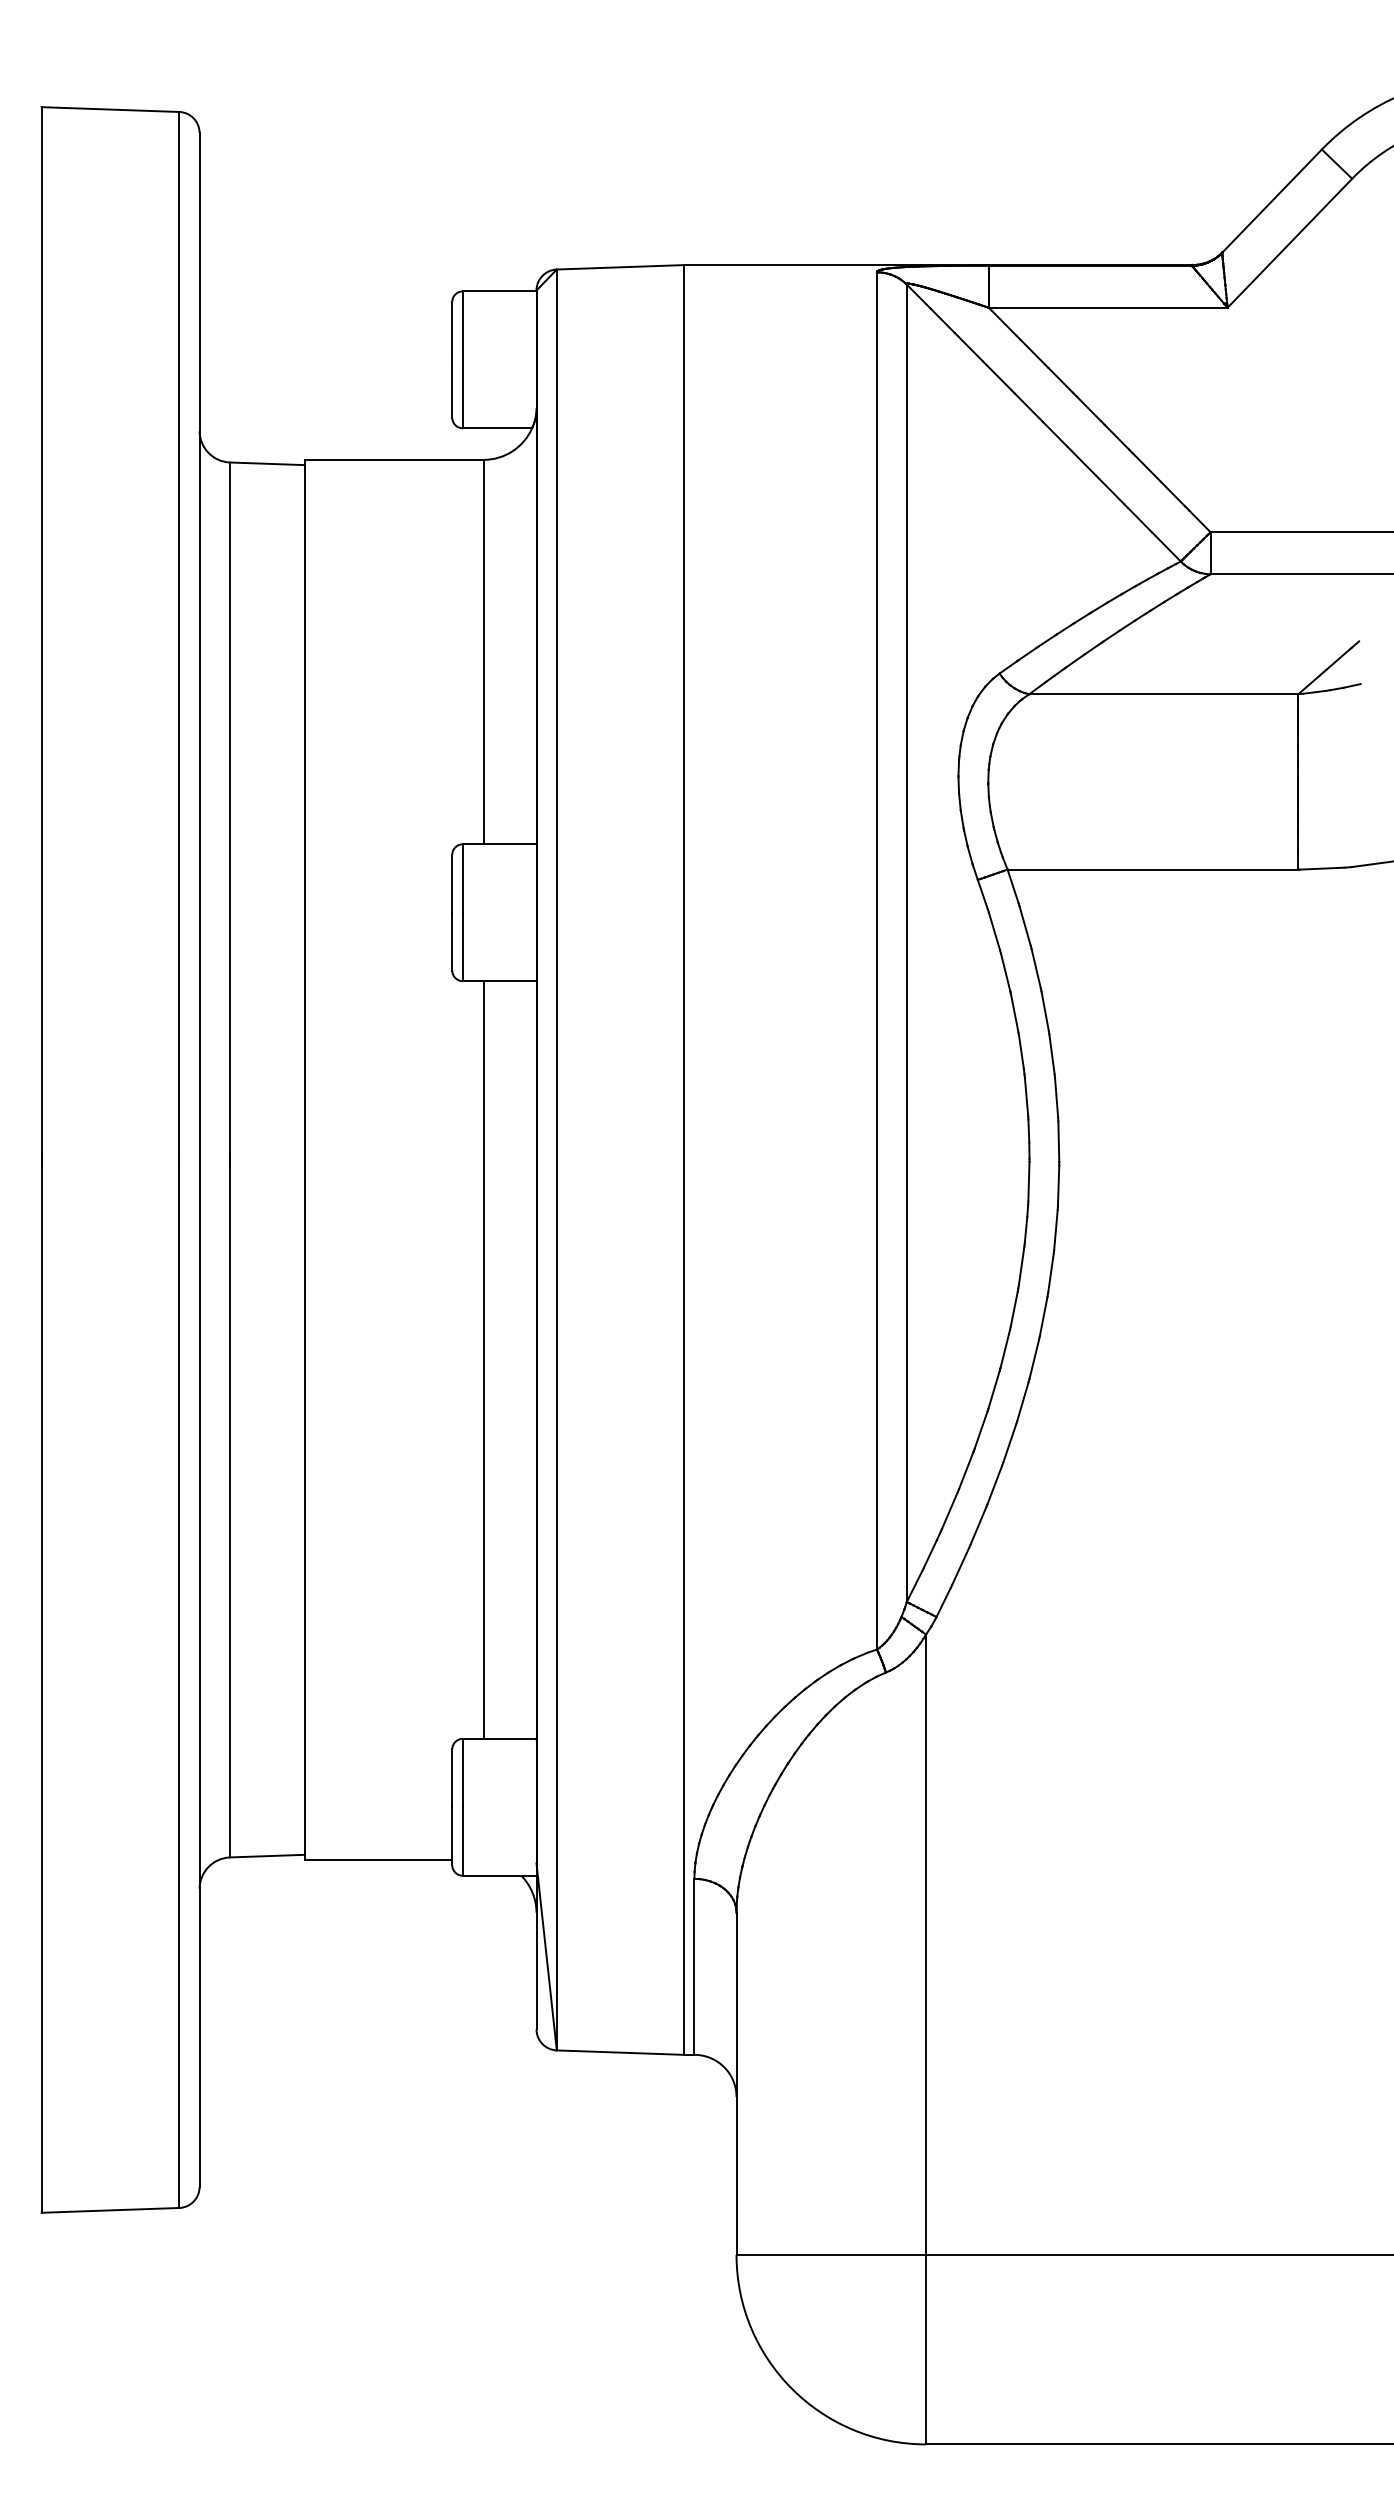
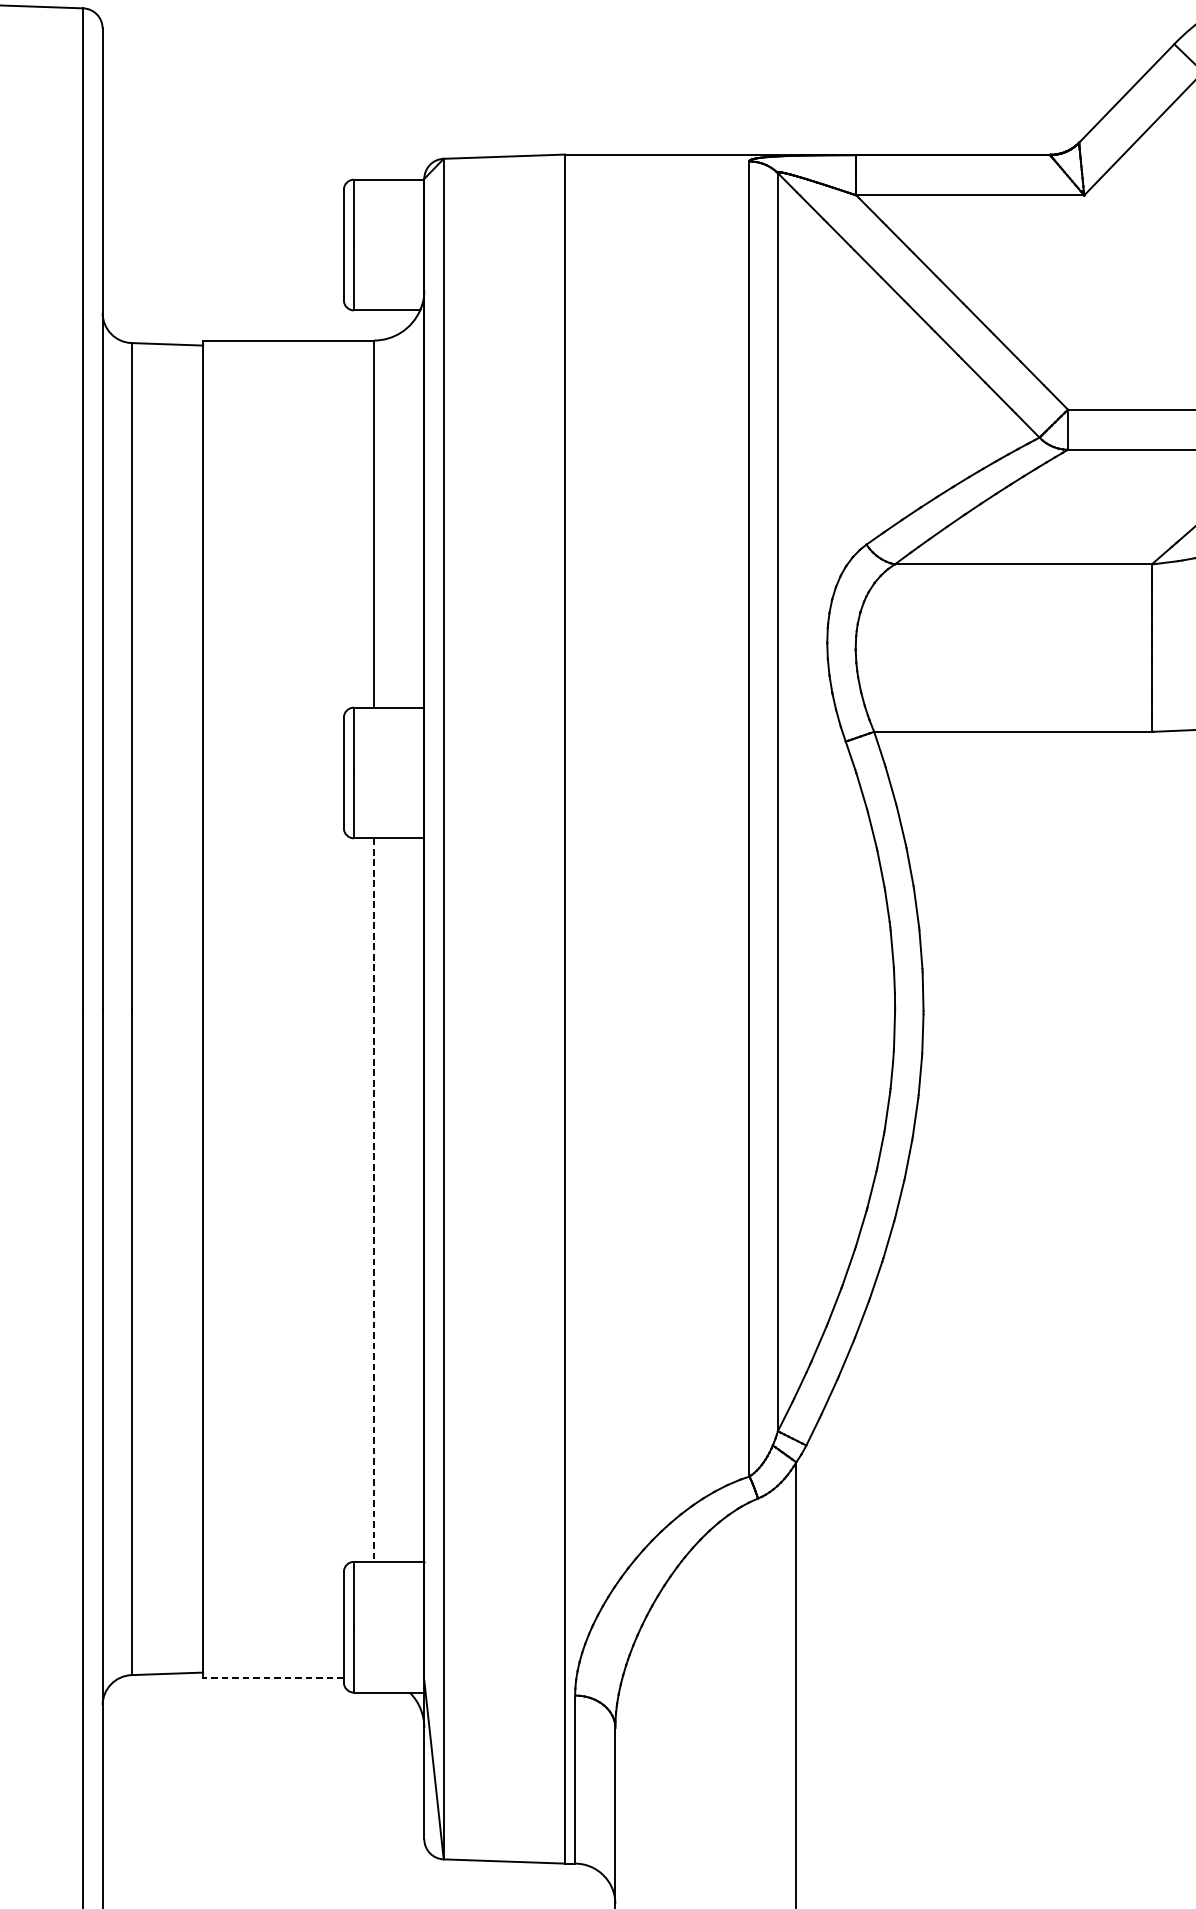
line: (483, 1360) -> (373, 1200), solid -> dashed
line: (378, 1860) -> (273, 1678), solid -> dashed

